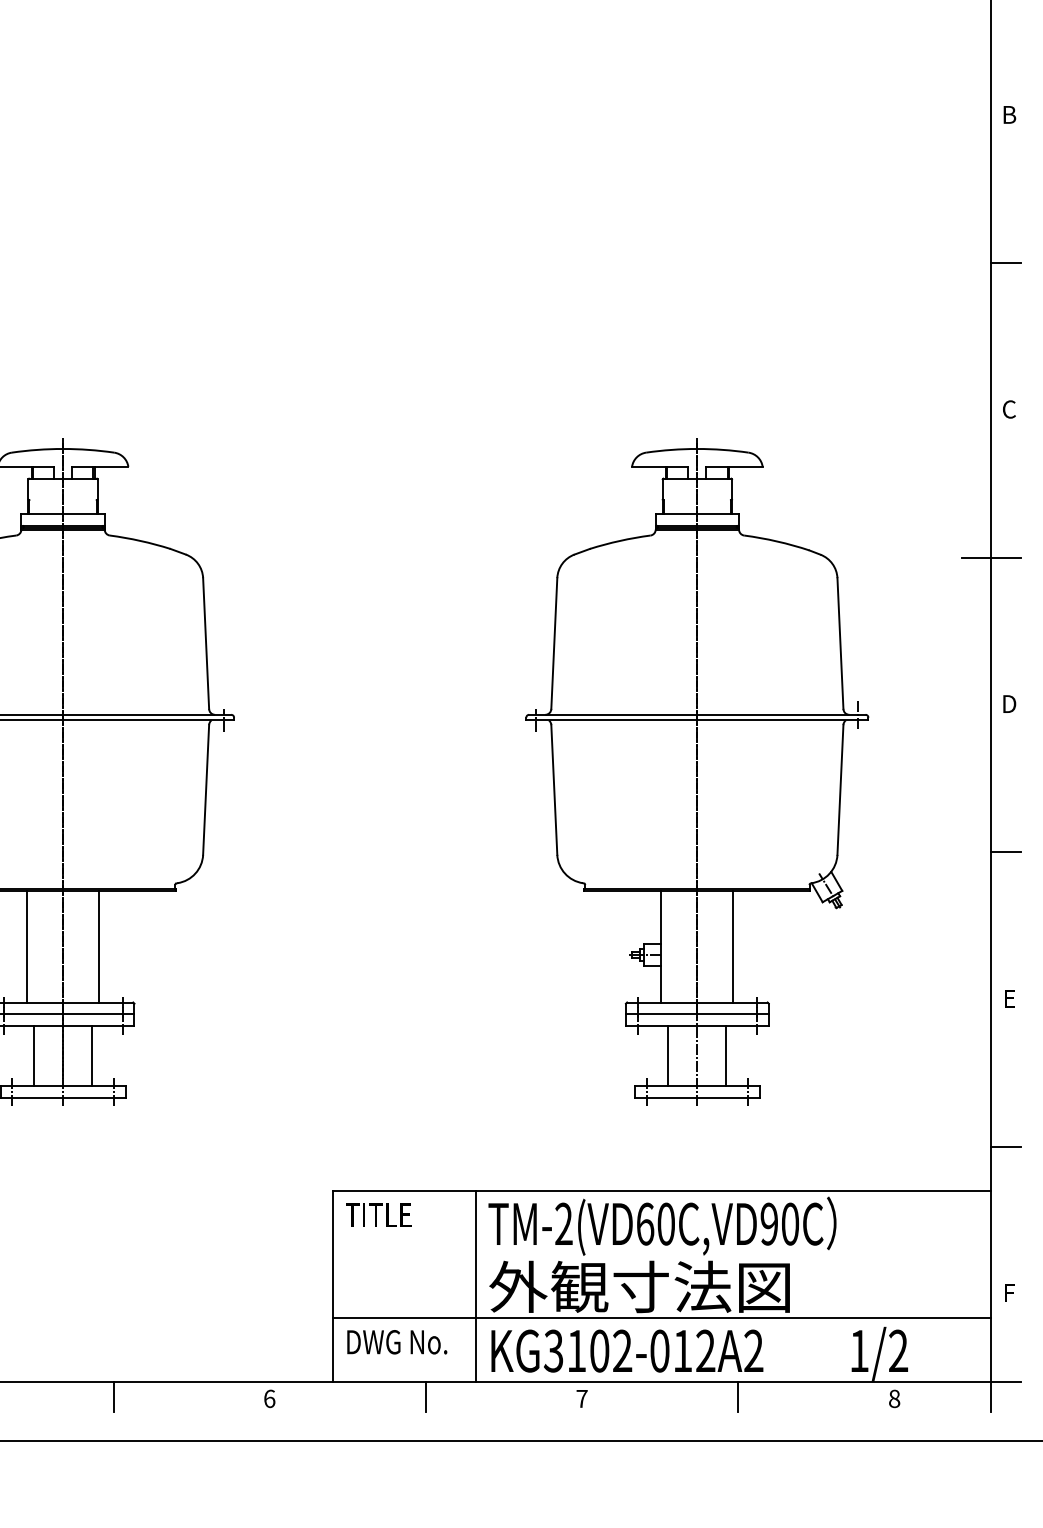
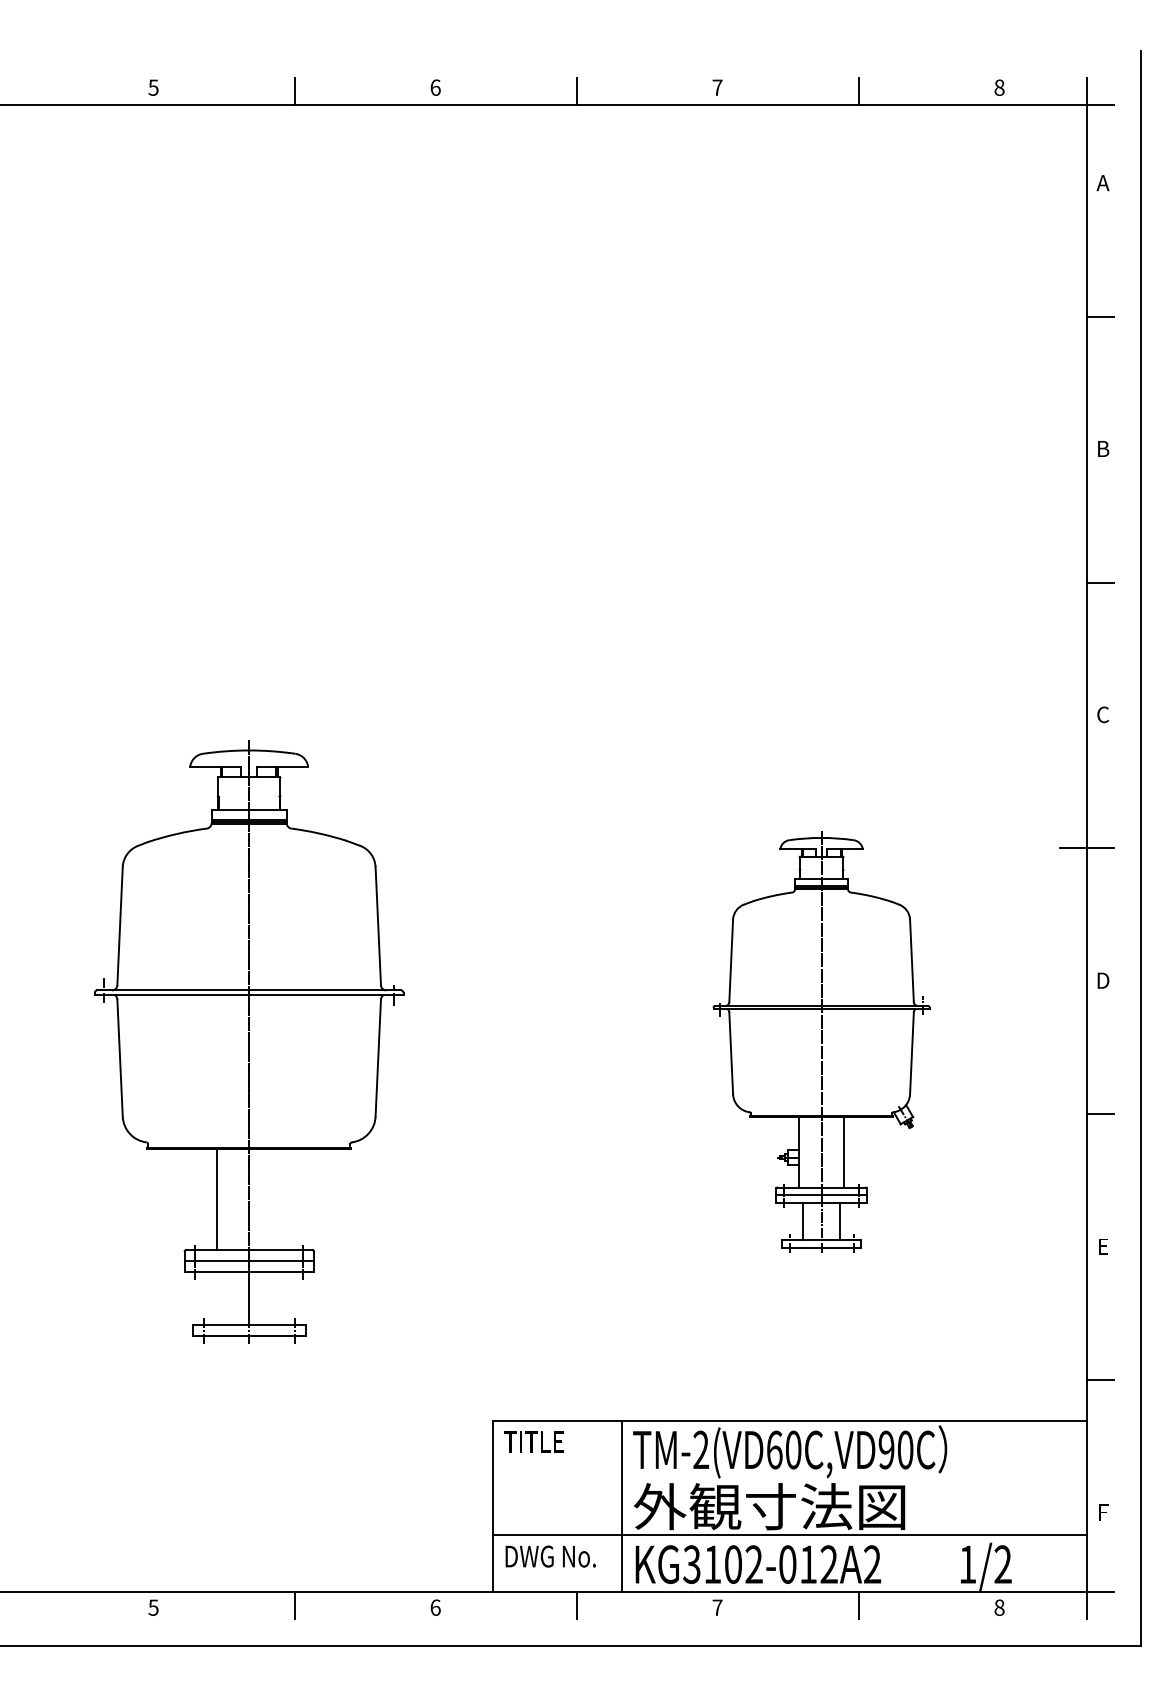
part: (697, 771) -> (821, 1041), size x0.7
line: (98, 946) -> (281, 1199), removed
line: (34, 1056) -> (223, 1298), removed
line: (92, 1056) -> (275, 1298), removed

